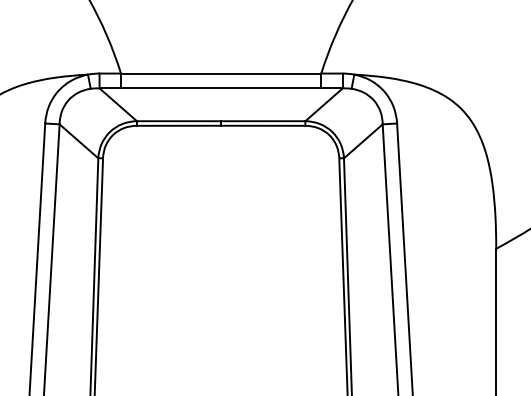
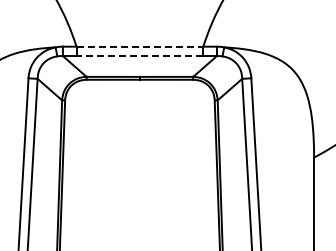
line: (222, 73) -> (140, 46), solid -> dashed
line: (220, 89) -> (139, 56), solid -> dashed

